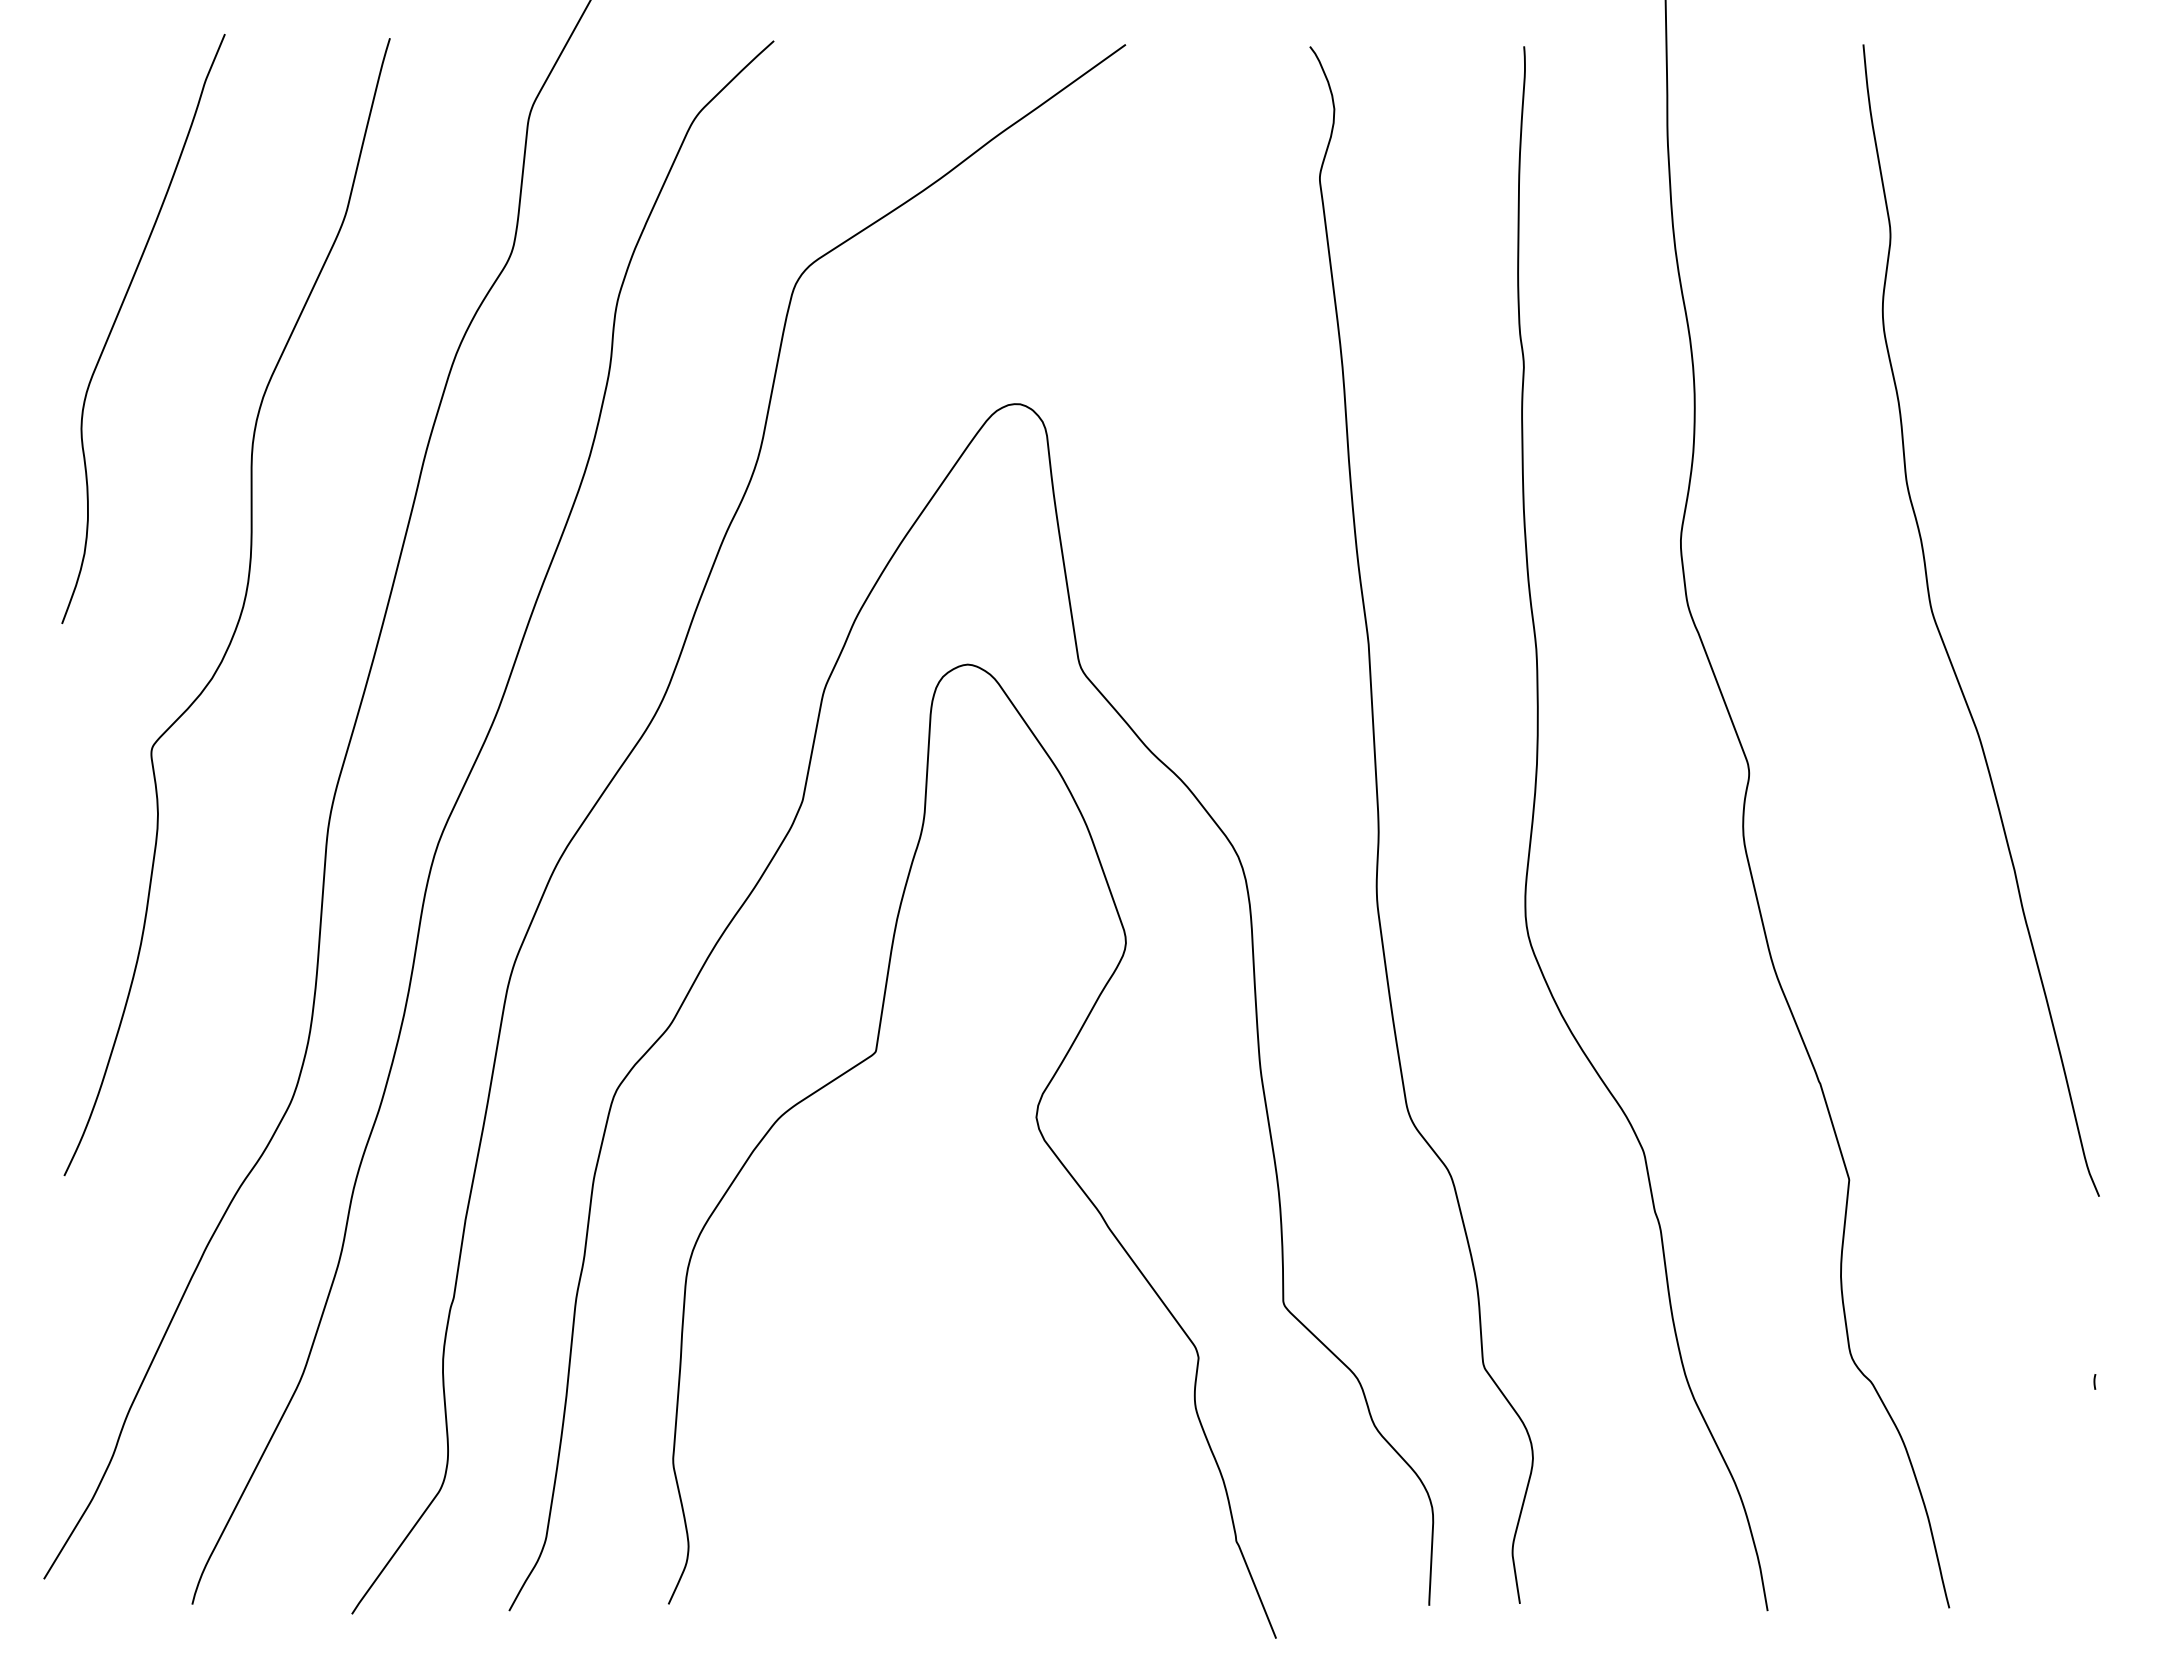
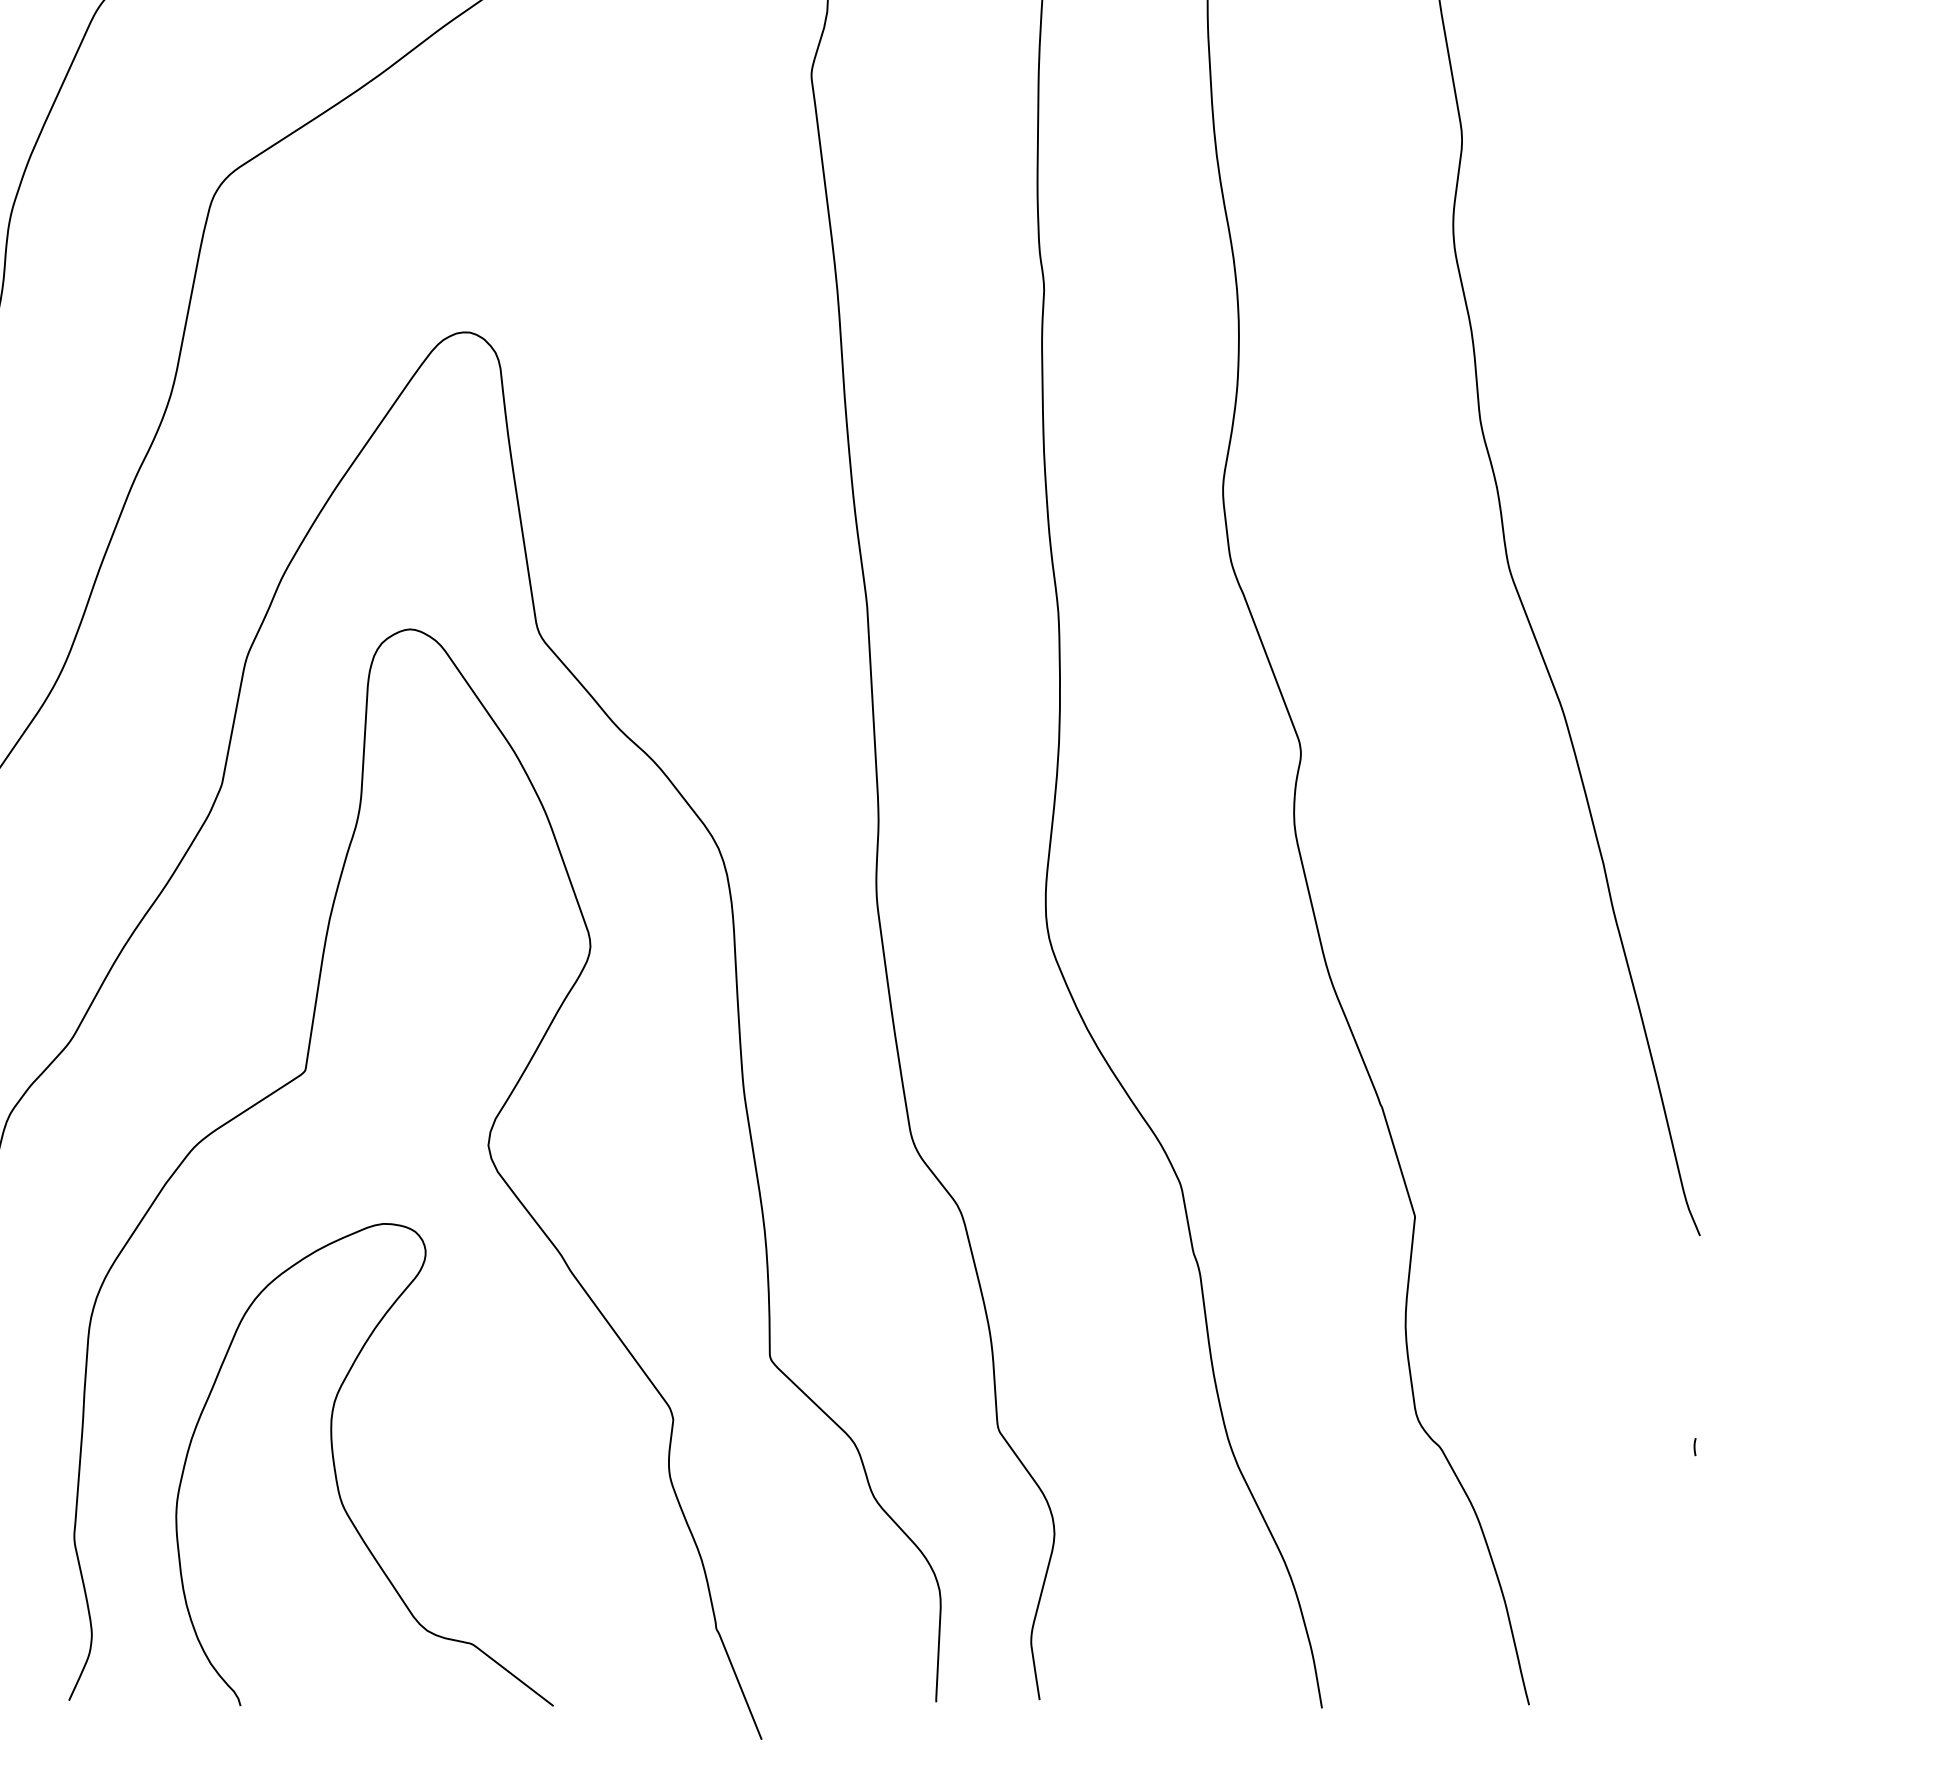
curve: (903, 1404) -> (336, 1472), added

